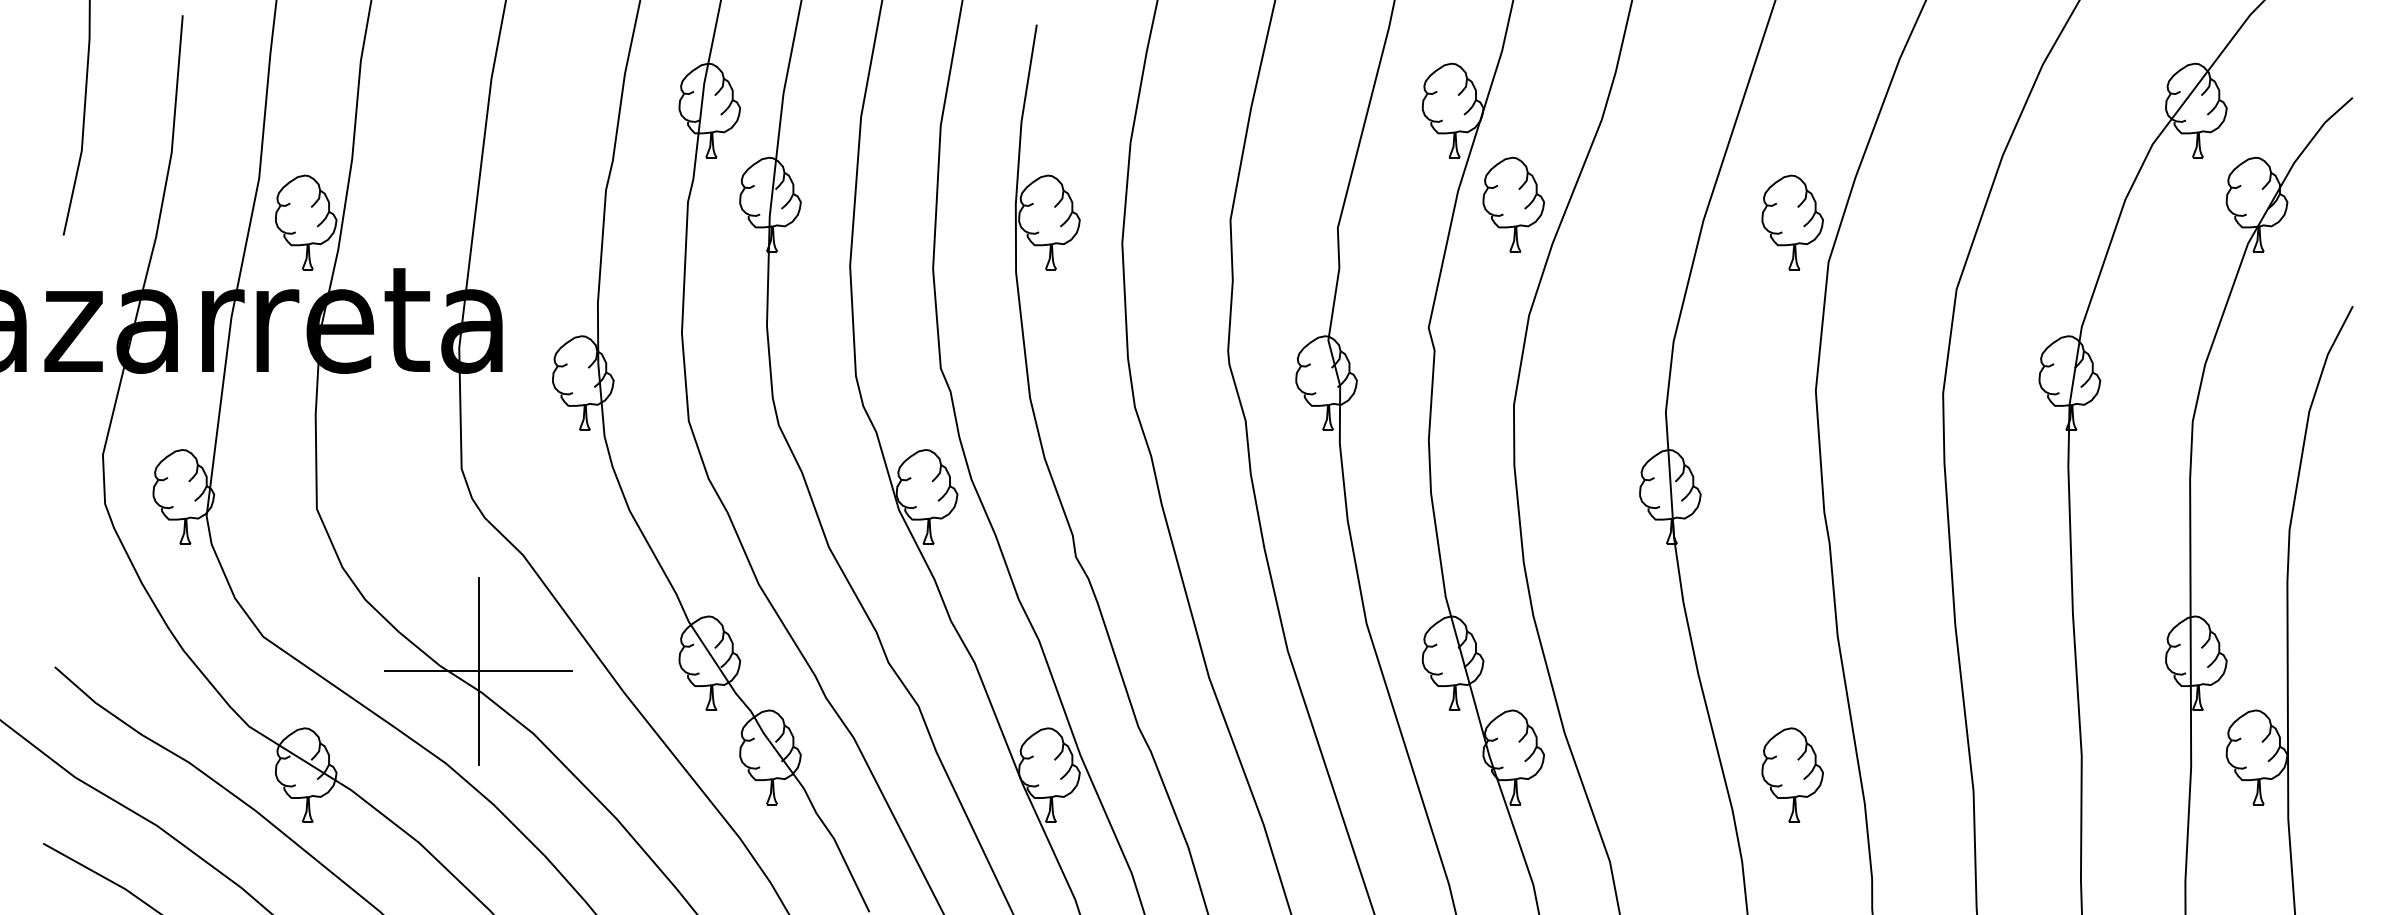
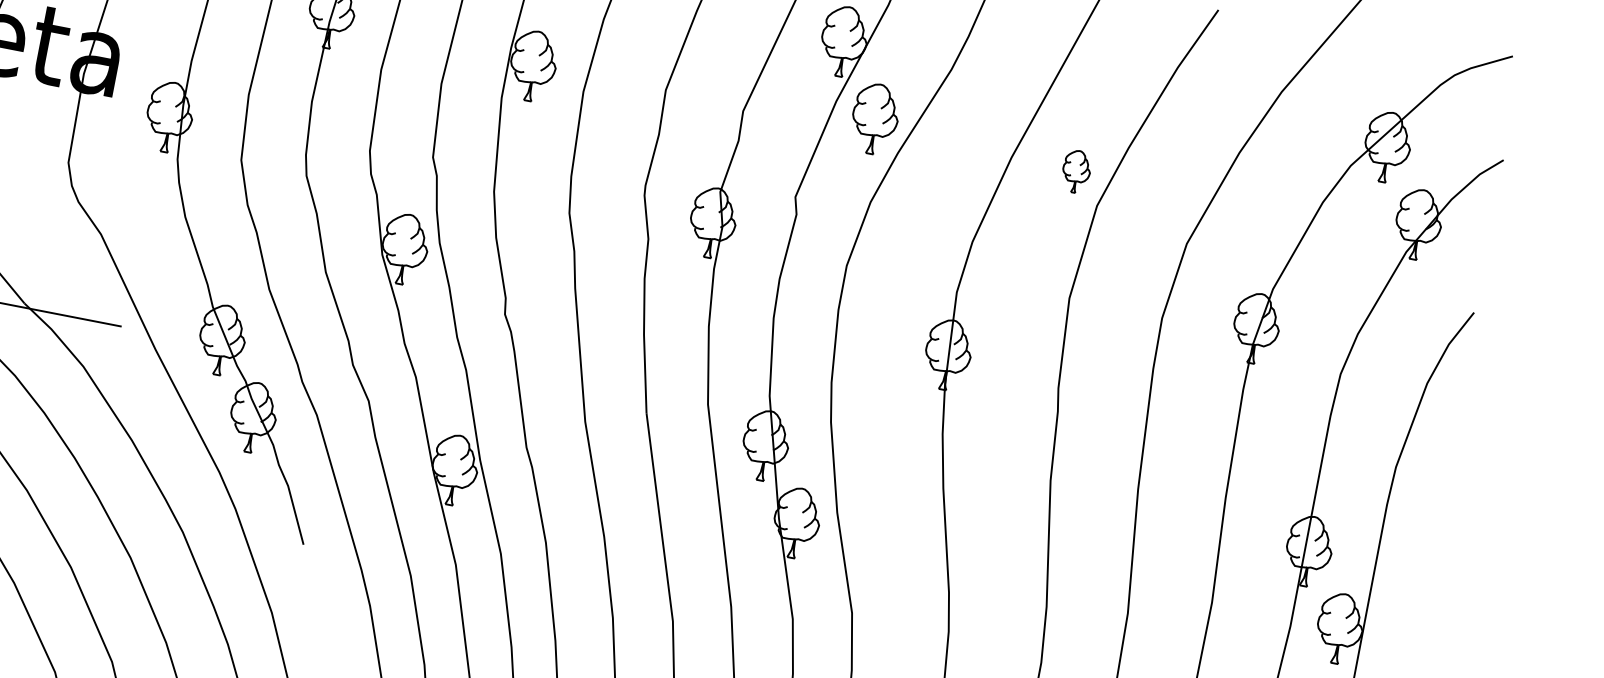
part: (1792, 222) -> (1076, 171), size x0.6
line: (478, 670) -> (52, 312), removed
part: (1792, 774) -> (997, 575), removed

